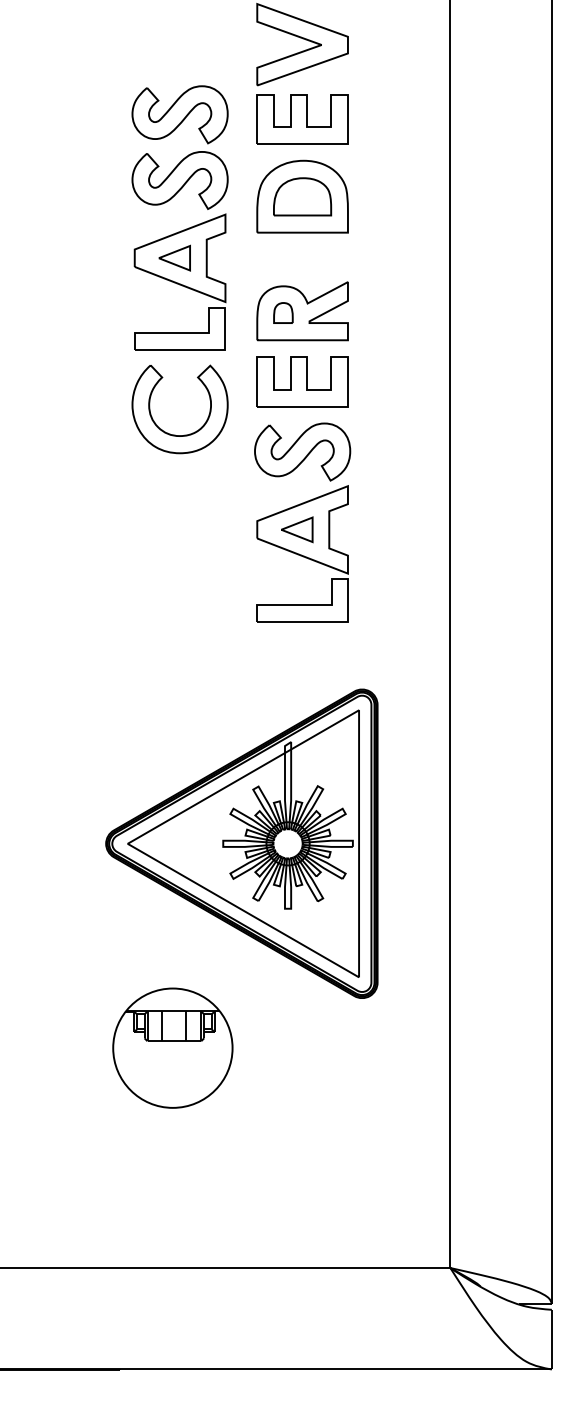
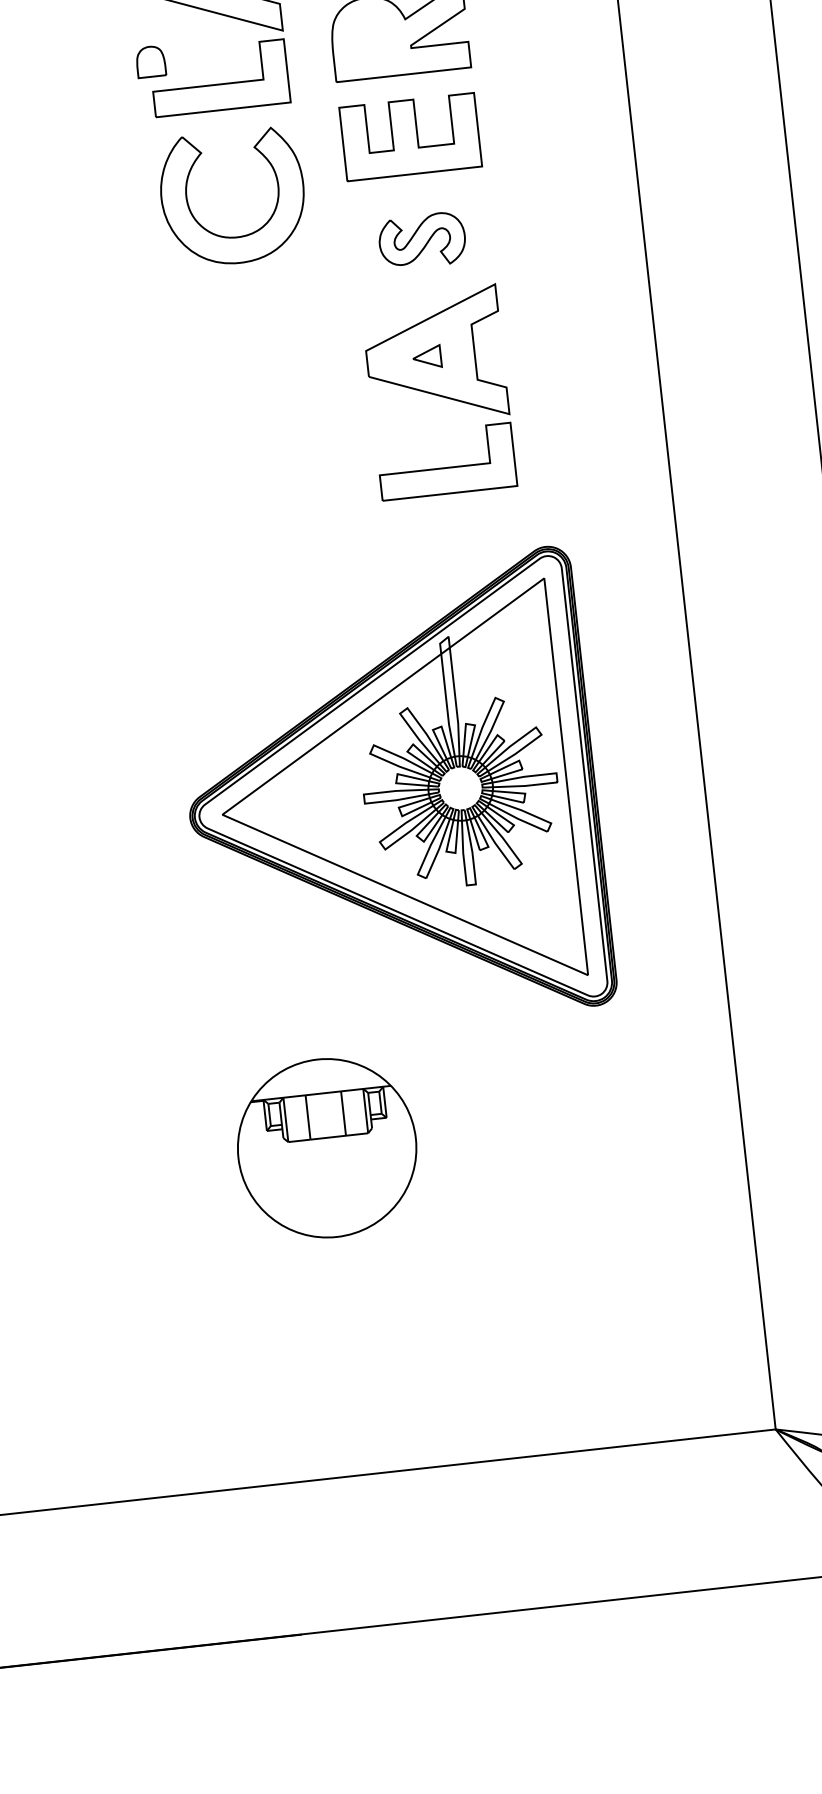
part: (283, 312) -> (150, 60), moved
part: (302, 451) -> (421, 240), size x0.6
part: (297, 529) -> (427, 356), size x0.6
part: (241, 843) -> (391, 795), moved

